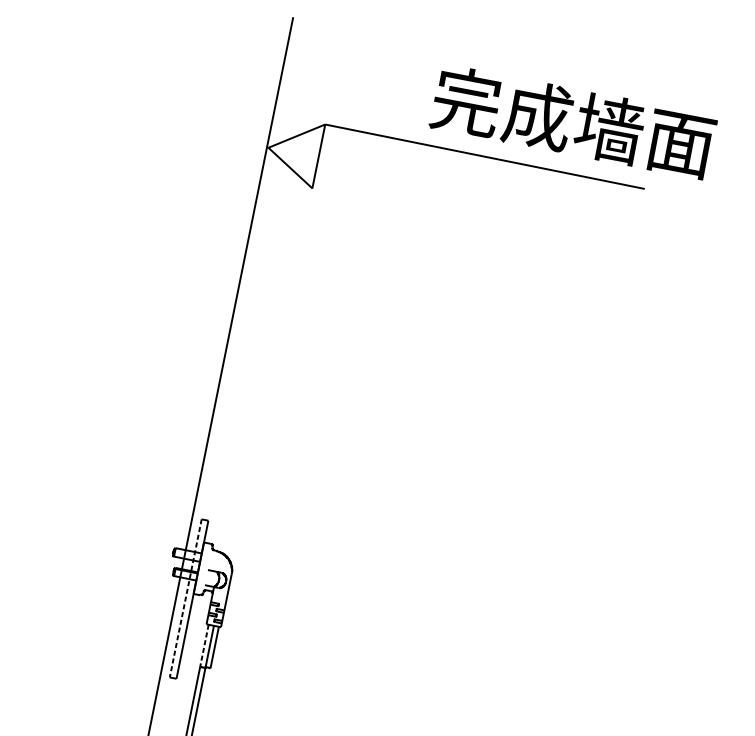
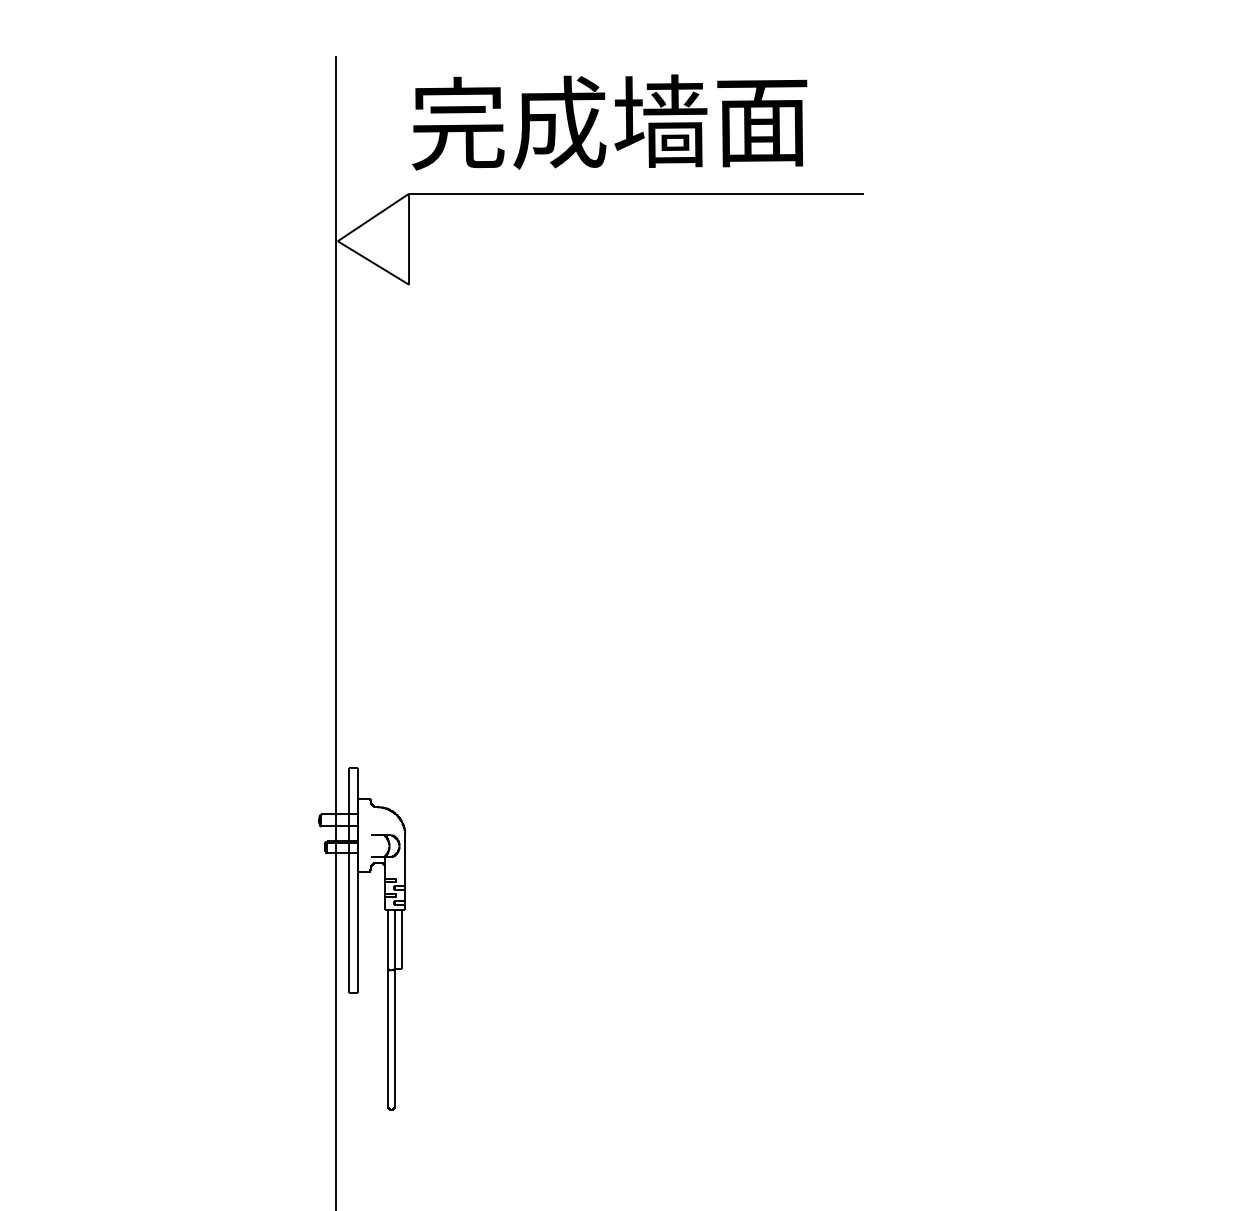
text: (573, 122) -> (609, 122), moved
line: (185, 598) -> (348, 880), dashed -> solid
line: (204, 645) -> (387, 939), dashed -> solid

